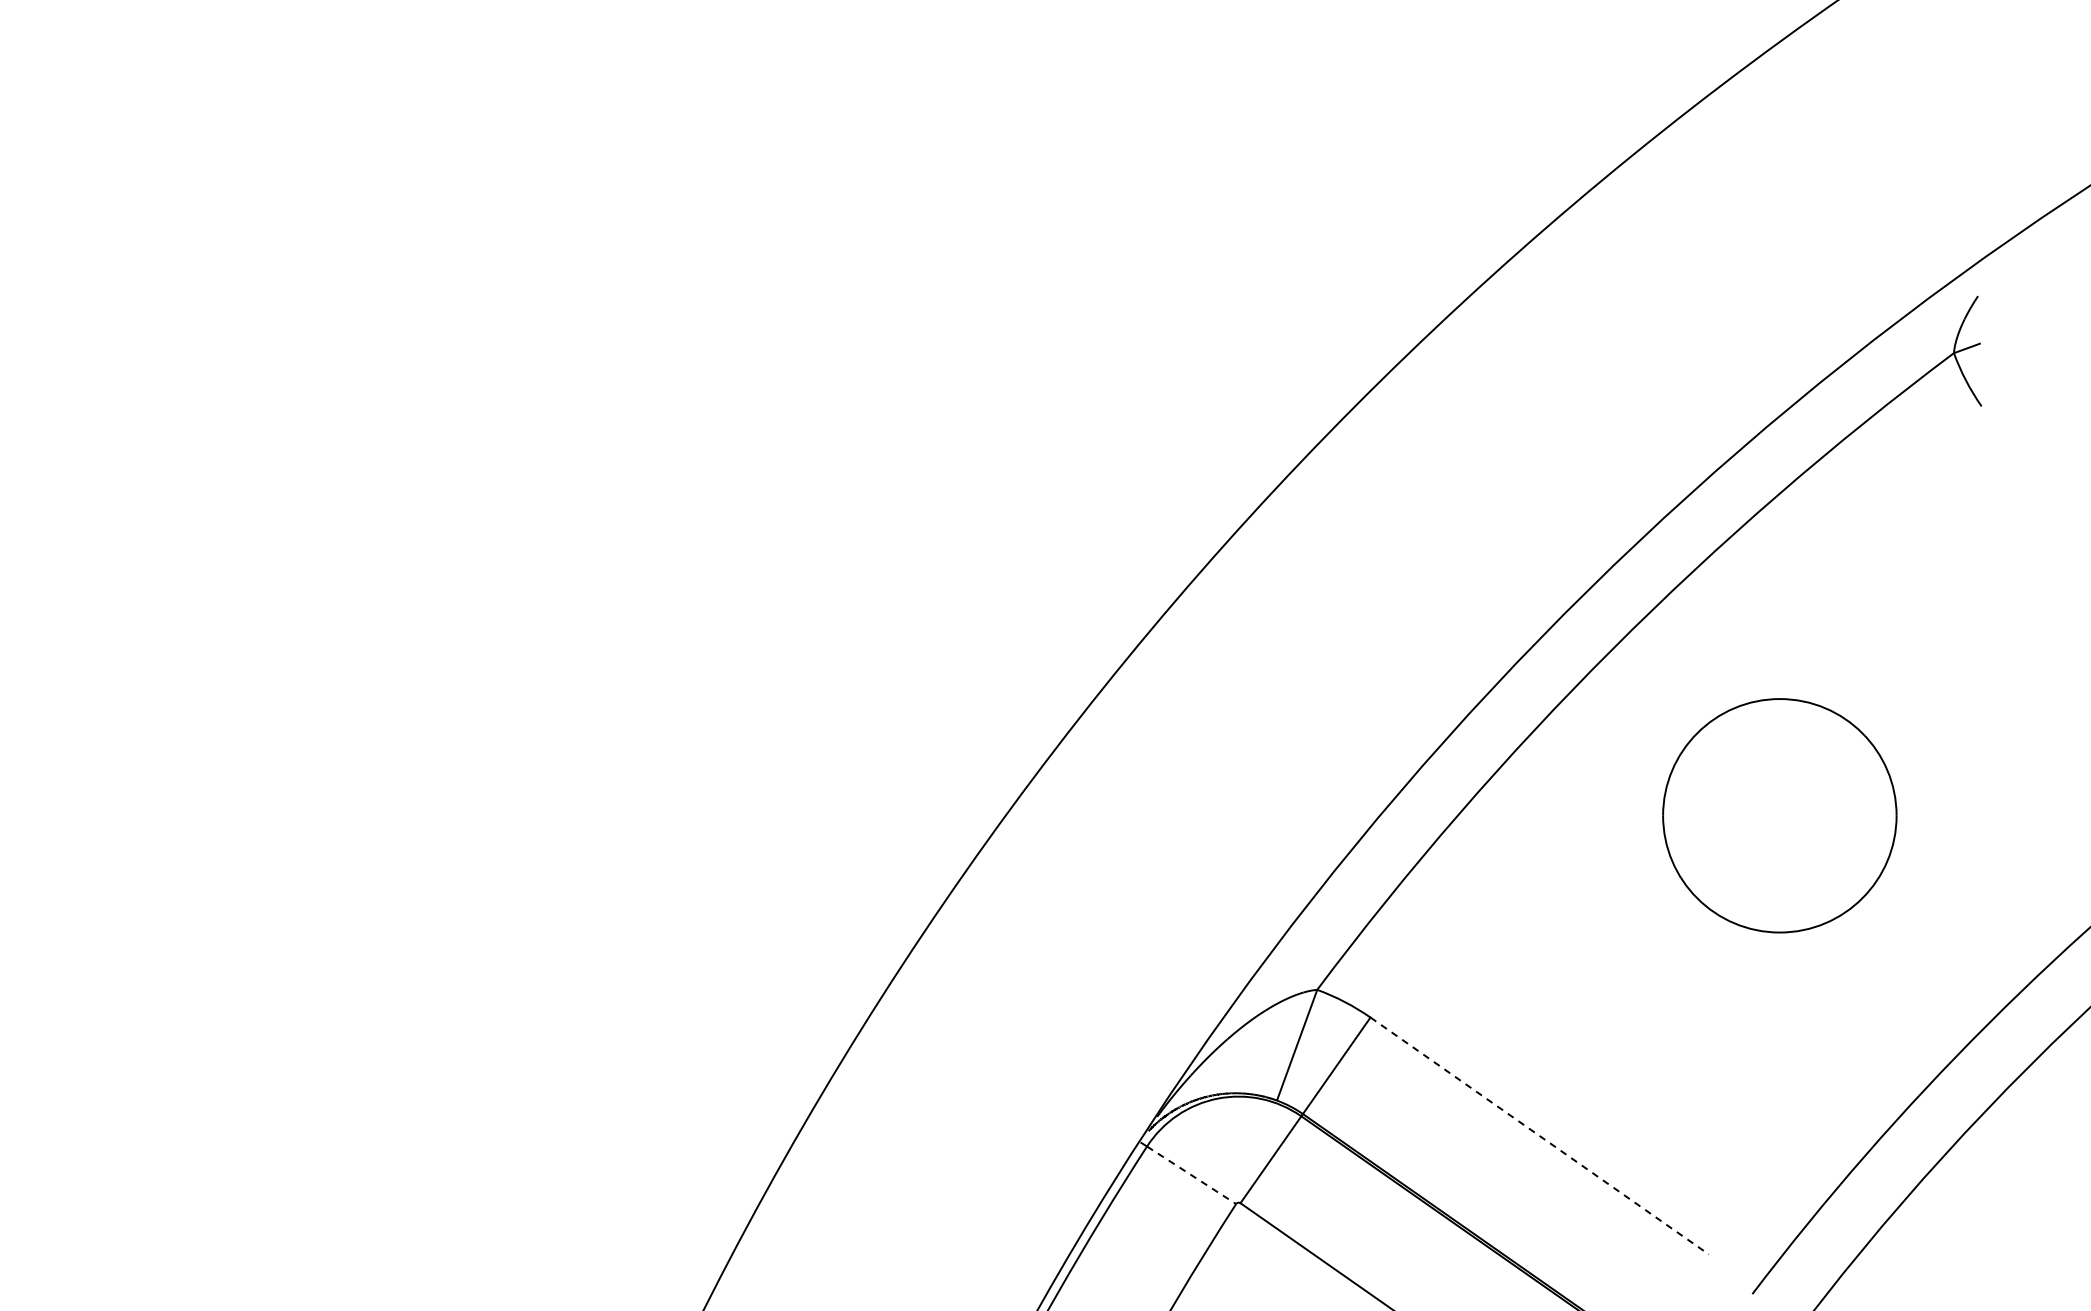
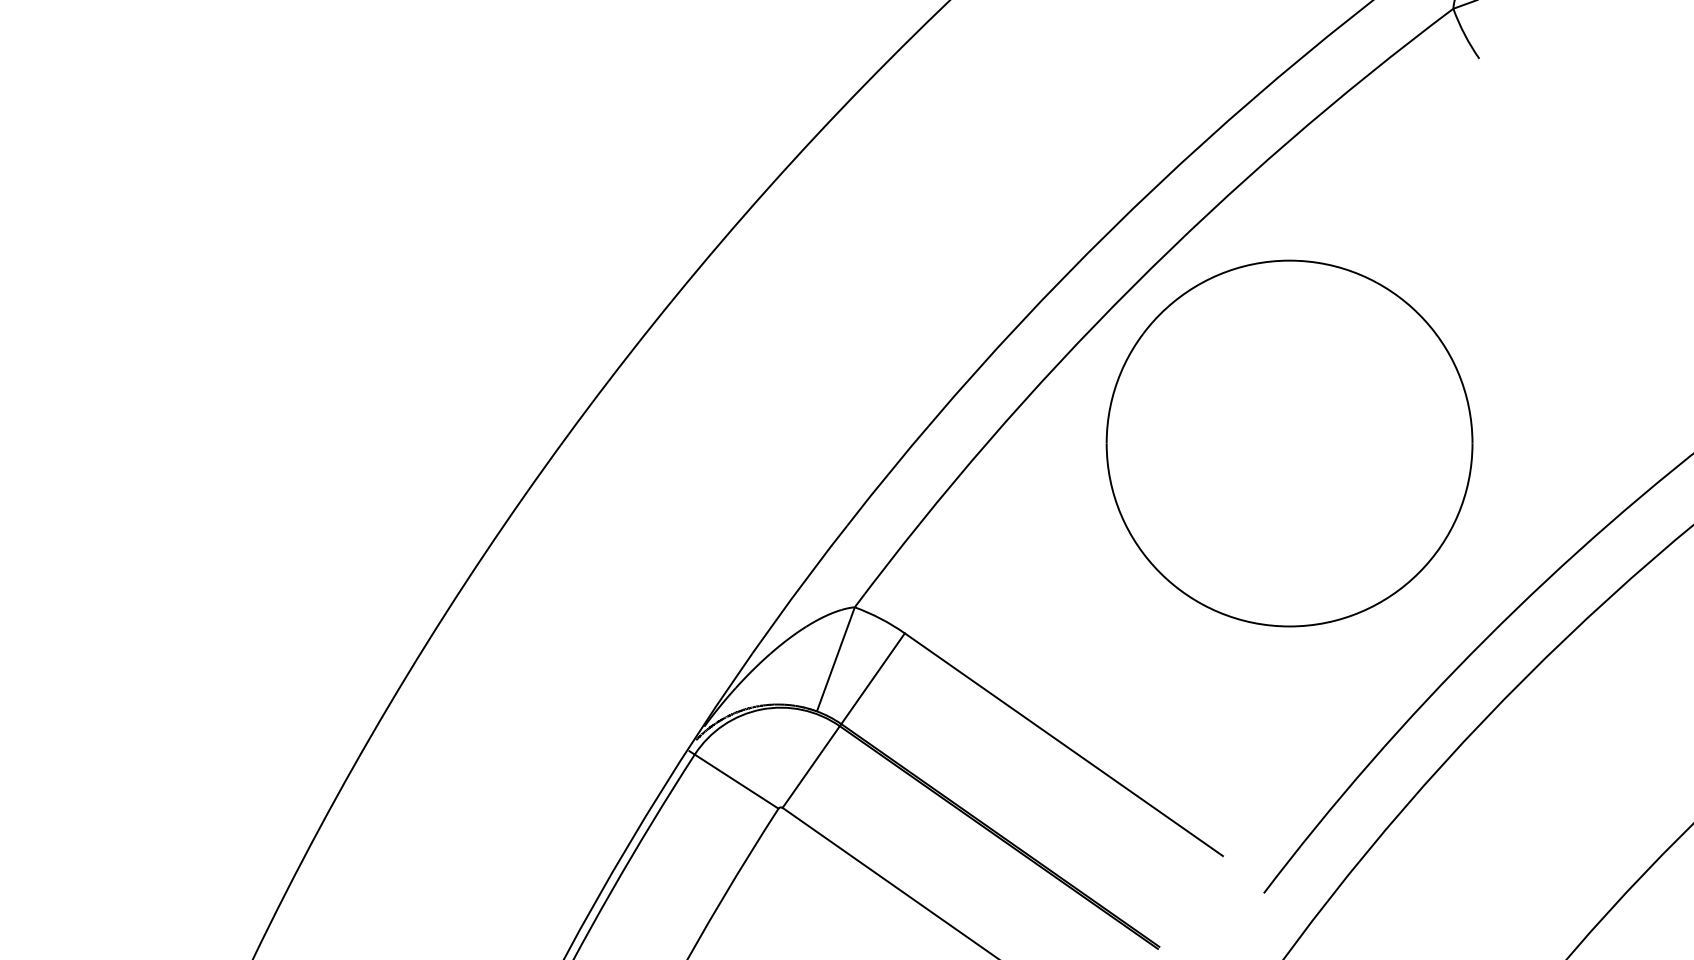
part: (1779, 815) -> (1289, 443), size x1.67
line: (1539, 1135) -> (1063, 744), dashed -> solid
line: (1192, 1175) -> (737, 781), dashed -> solid

